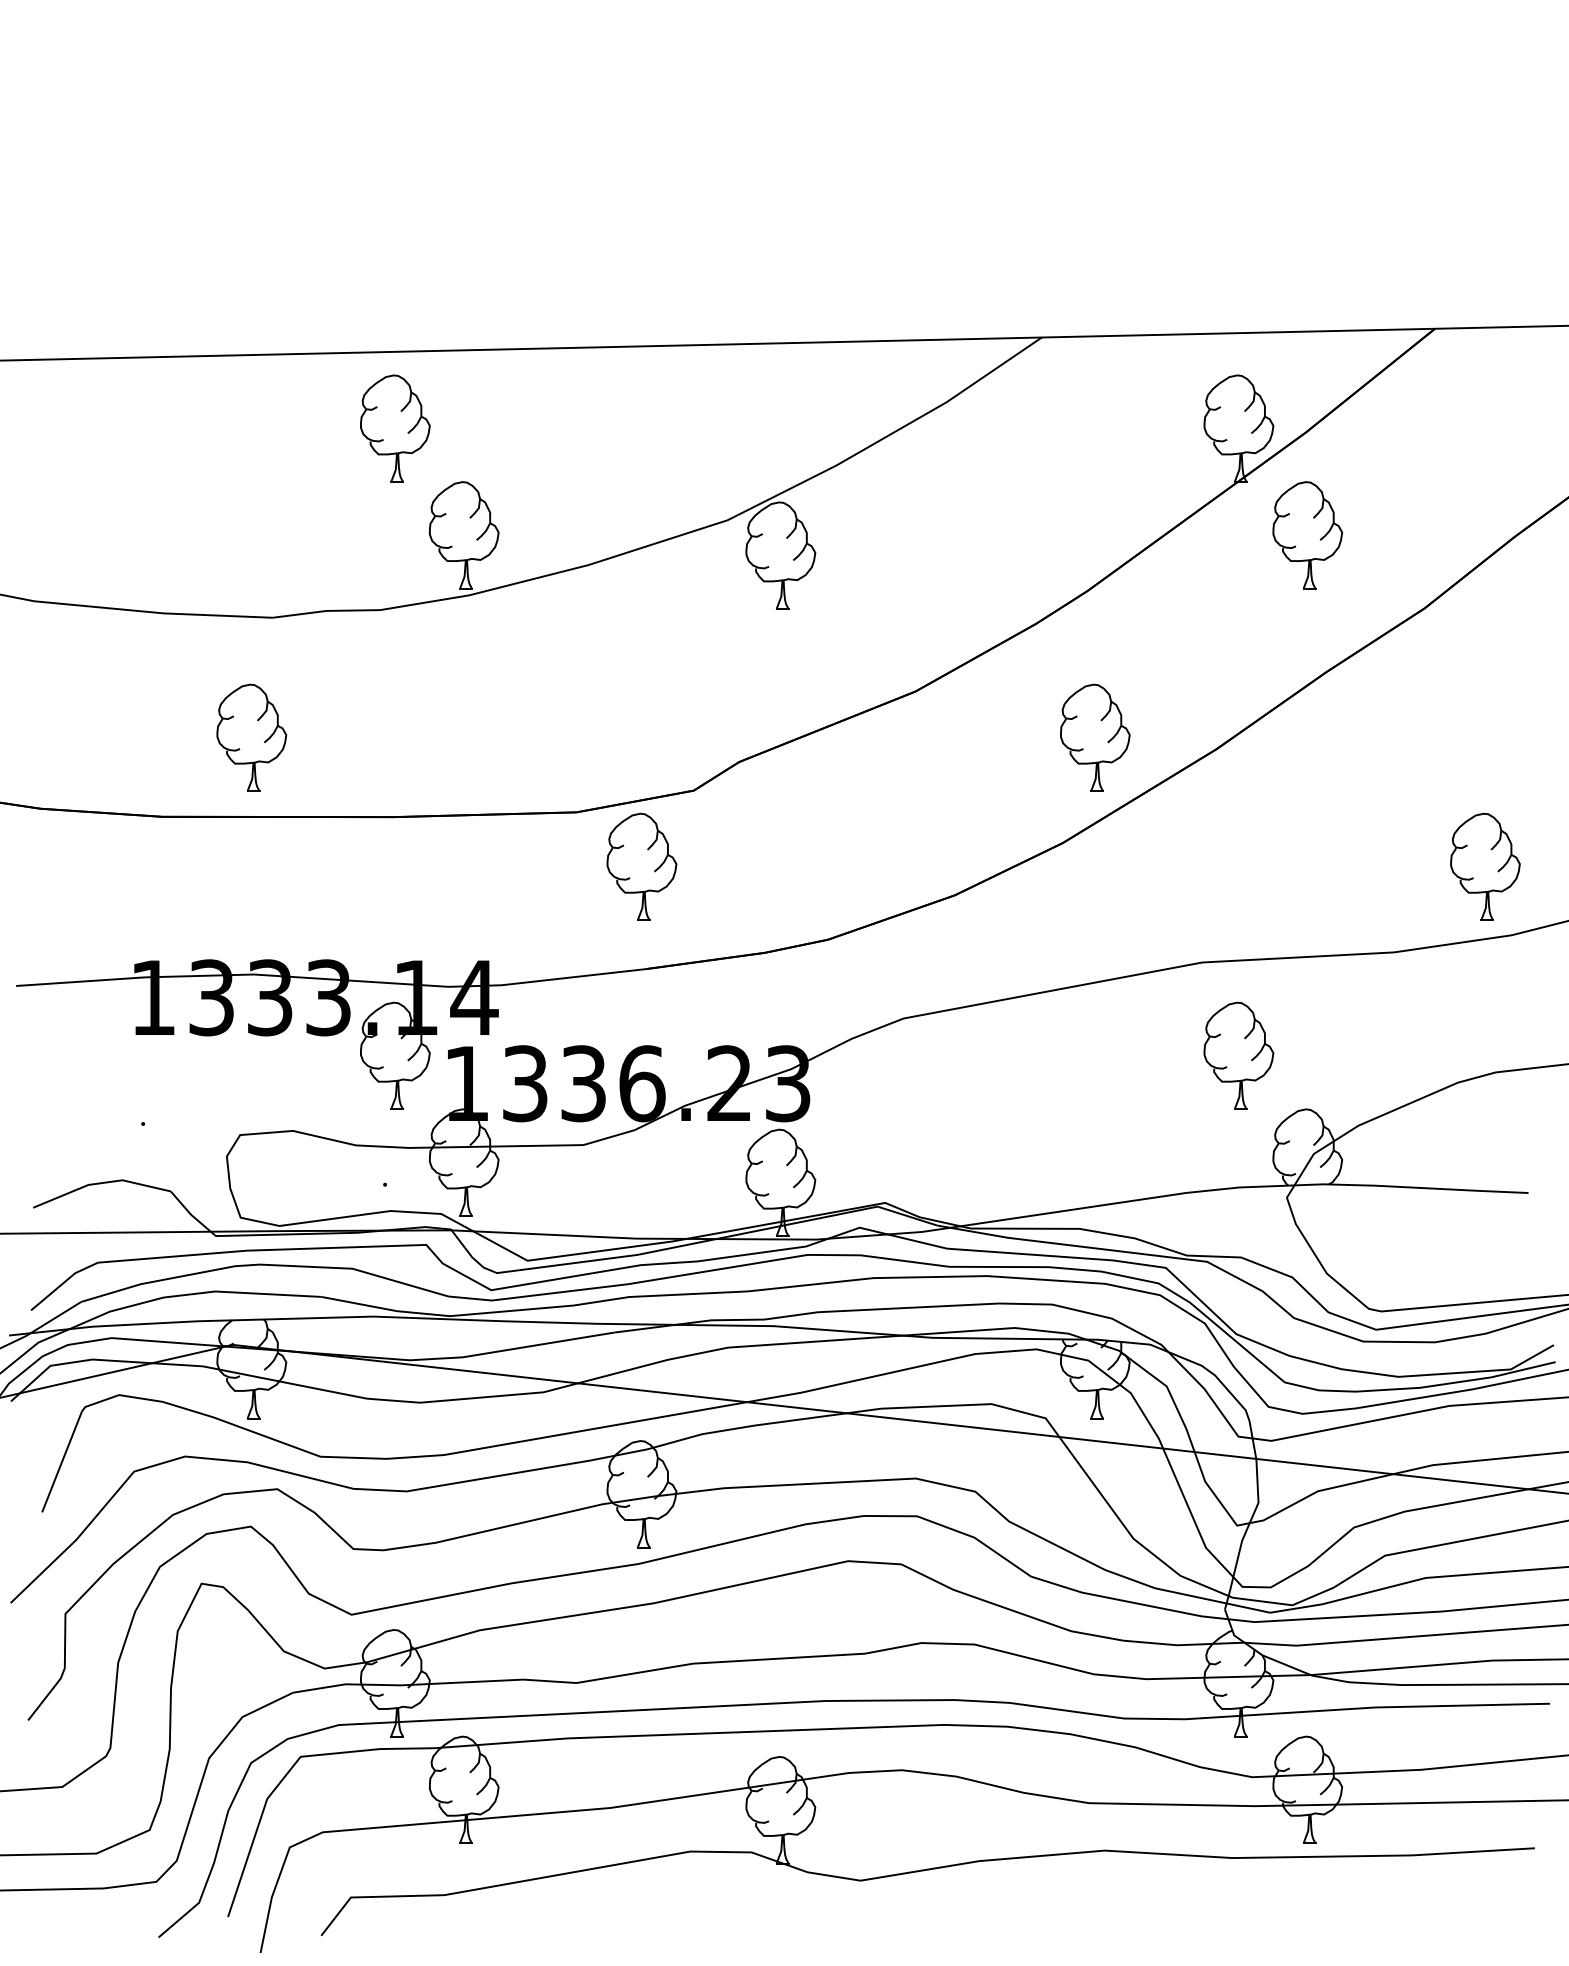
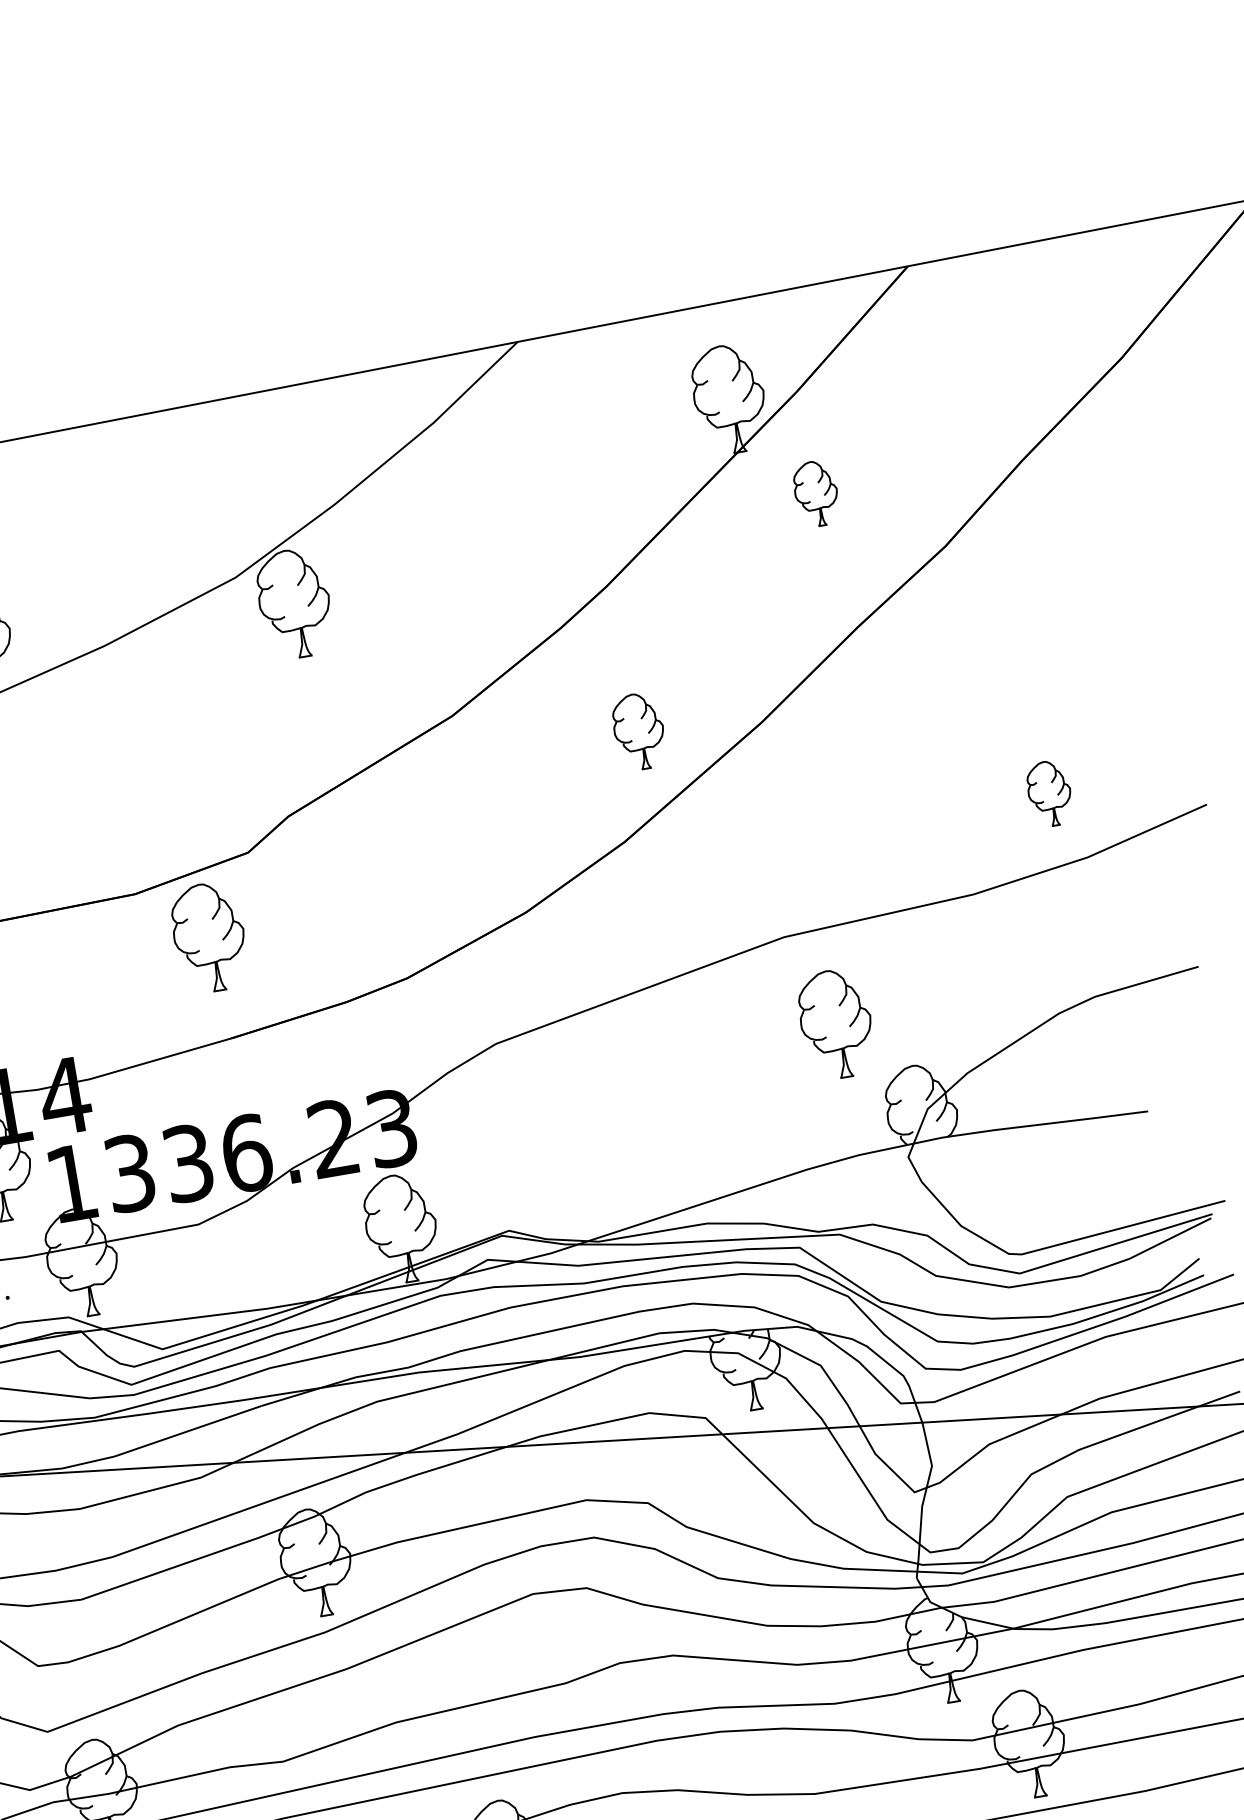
part: (1307, 535) -> (816, 493), size x0.6
part: (1095, 737) -> (639, 731), size x0.7
part: (1485, 866) -> (1049, 793), size x0.6

